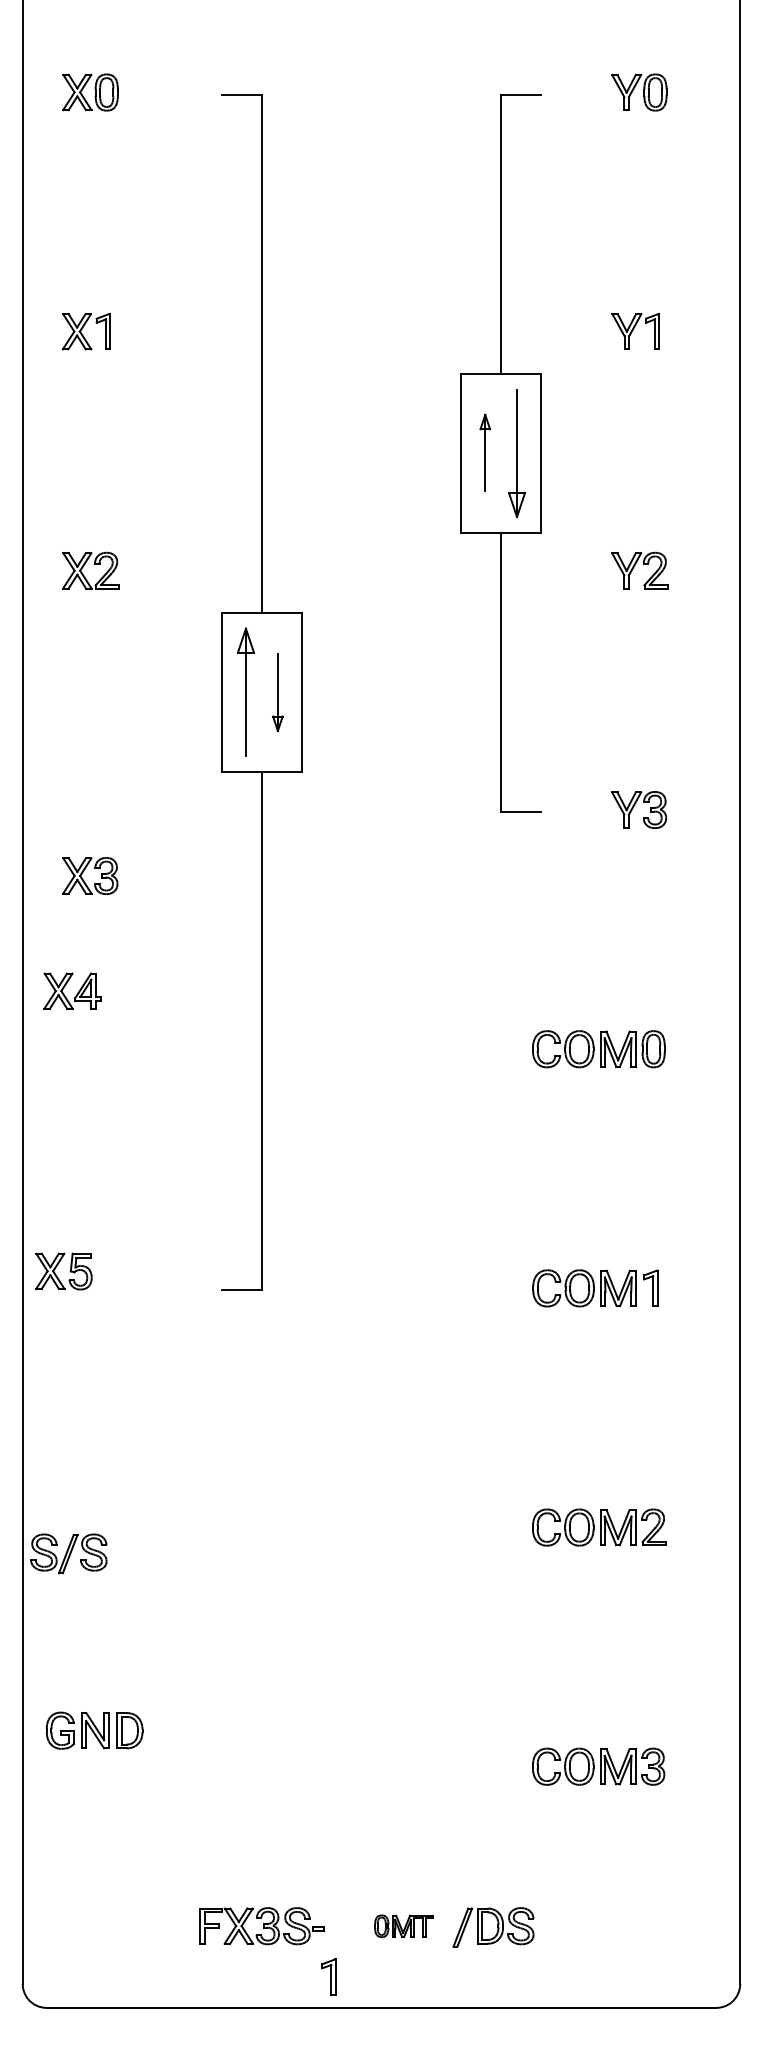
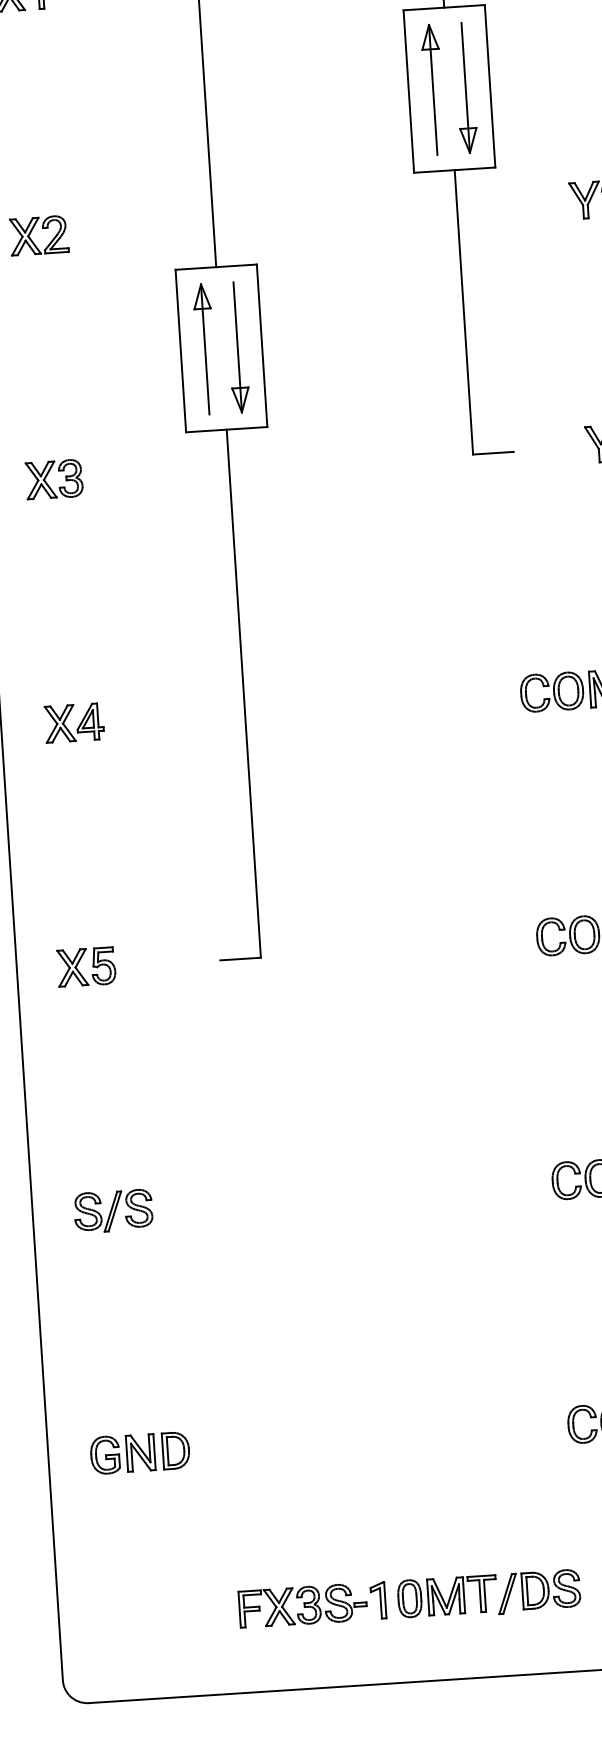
part: (485, 452) -> (433, 89), size x1.67
part: (277, 692) -> (237, 347), size x1.67
part: (84, 871) -> (48, 475), moved
part: (72, 990) -> (74, 722), moved
part: (63, 1271) -> (86, 967), moved
part: (68, 1553) -> (113, 1210), moved
part: (94, 1730) -> (140, 1452), moved
part: (403, 1926) -> (447, 1596), size x1.67
part: (328, 1976) -> (377, 1600), moved

